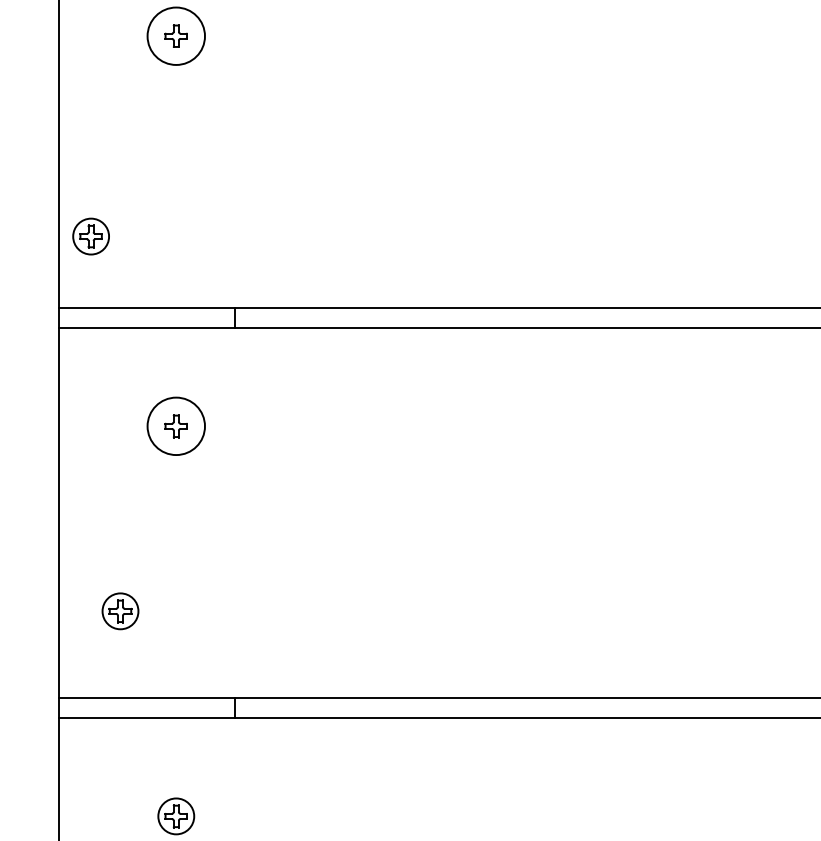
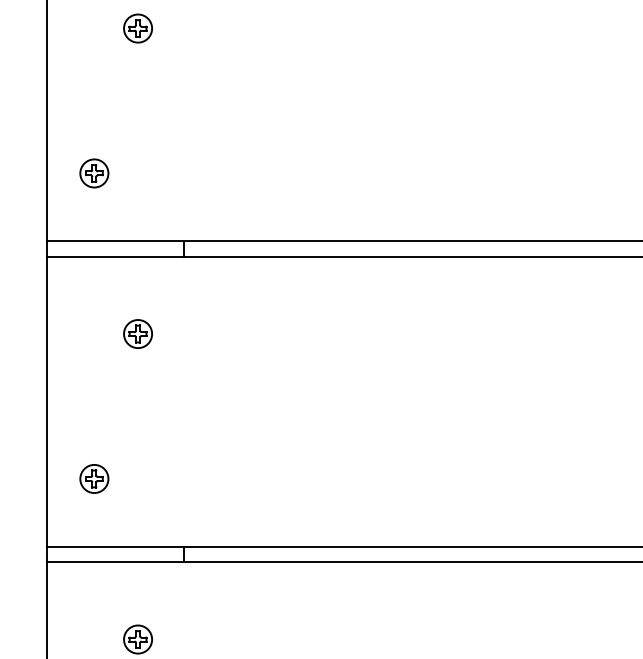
circle: (176, 36) -> (138, 28), size x0.62
part: (91, 236) -> (94, 173), moved
circle: (176, 426) -> (138, 334), size x0.62

